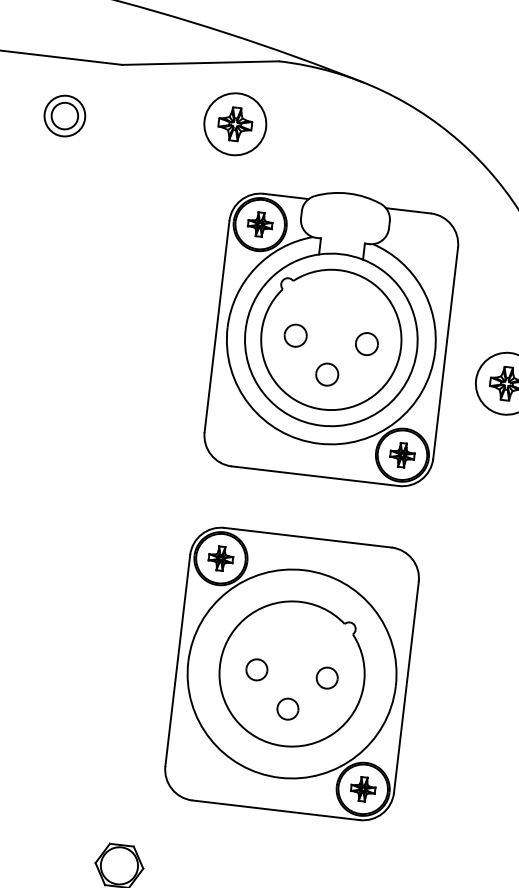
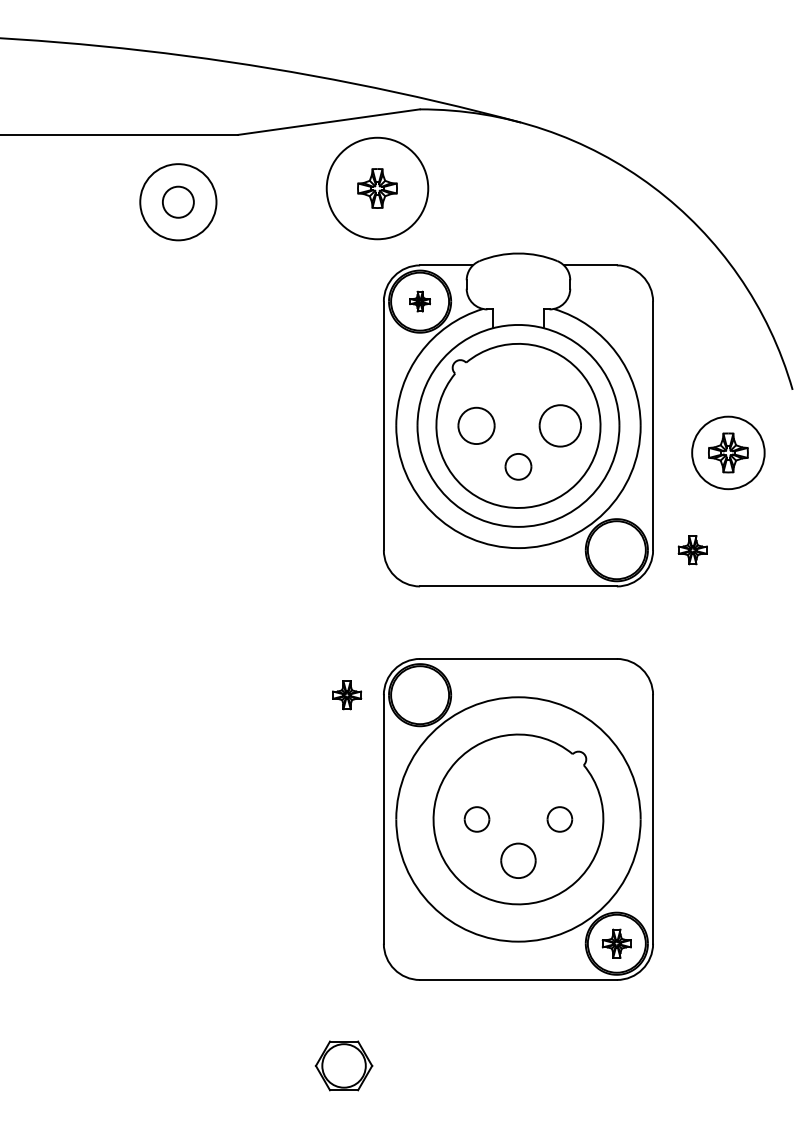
circle: (64, 116) -> (178, 202), size x1.6
circle: (235, 124) -> (377, 188), size x1.4
part: (260, 224) -> (420, 301), size x0.7
part: (295, 335) -> (476, 425), size x1.4
part: (367, 343) -> (560, 425), size x1.6
part: (402, 455) -> (692, 550), moved
part: (221, 558) -> (347, 695), moved
part: (288, 708) -> (518, 860), size x1.4

